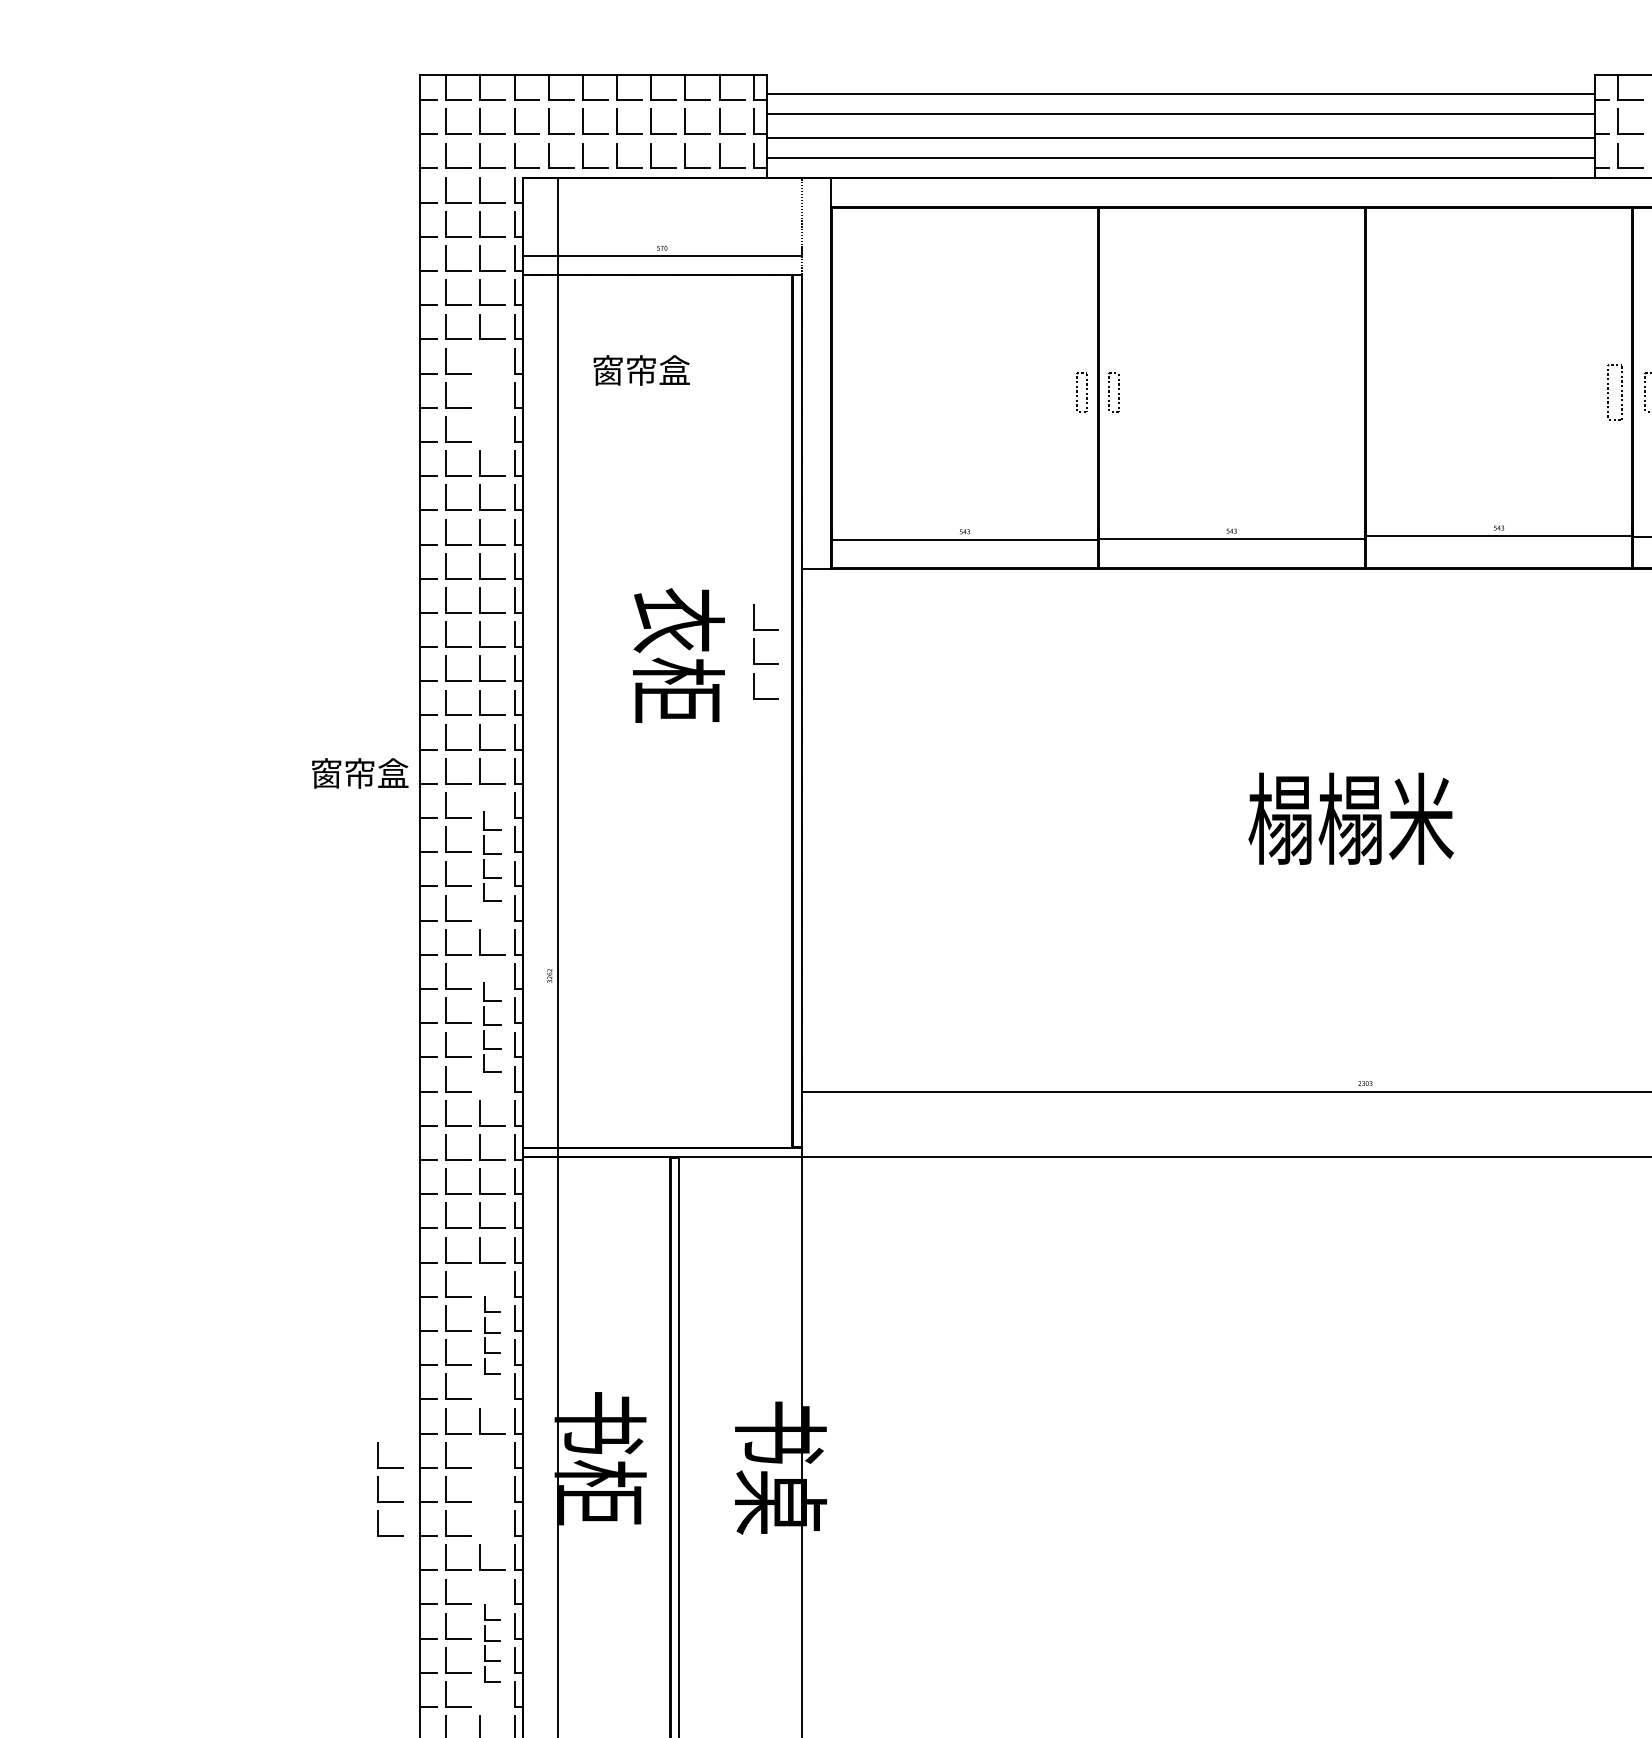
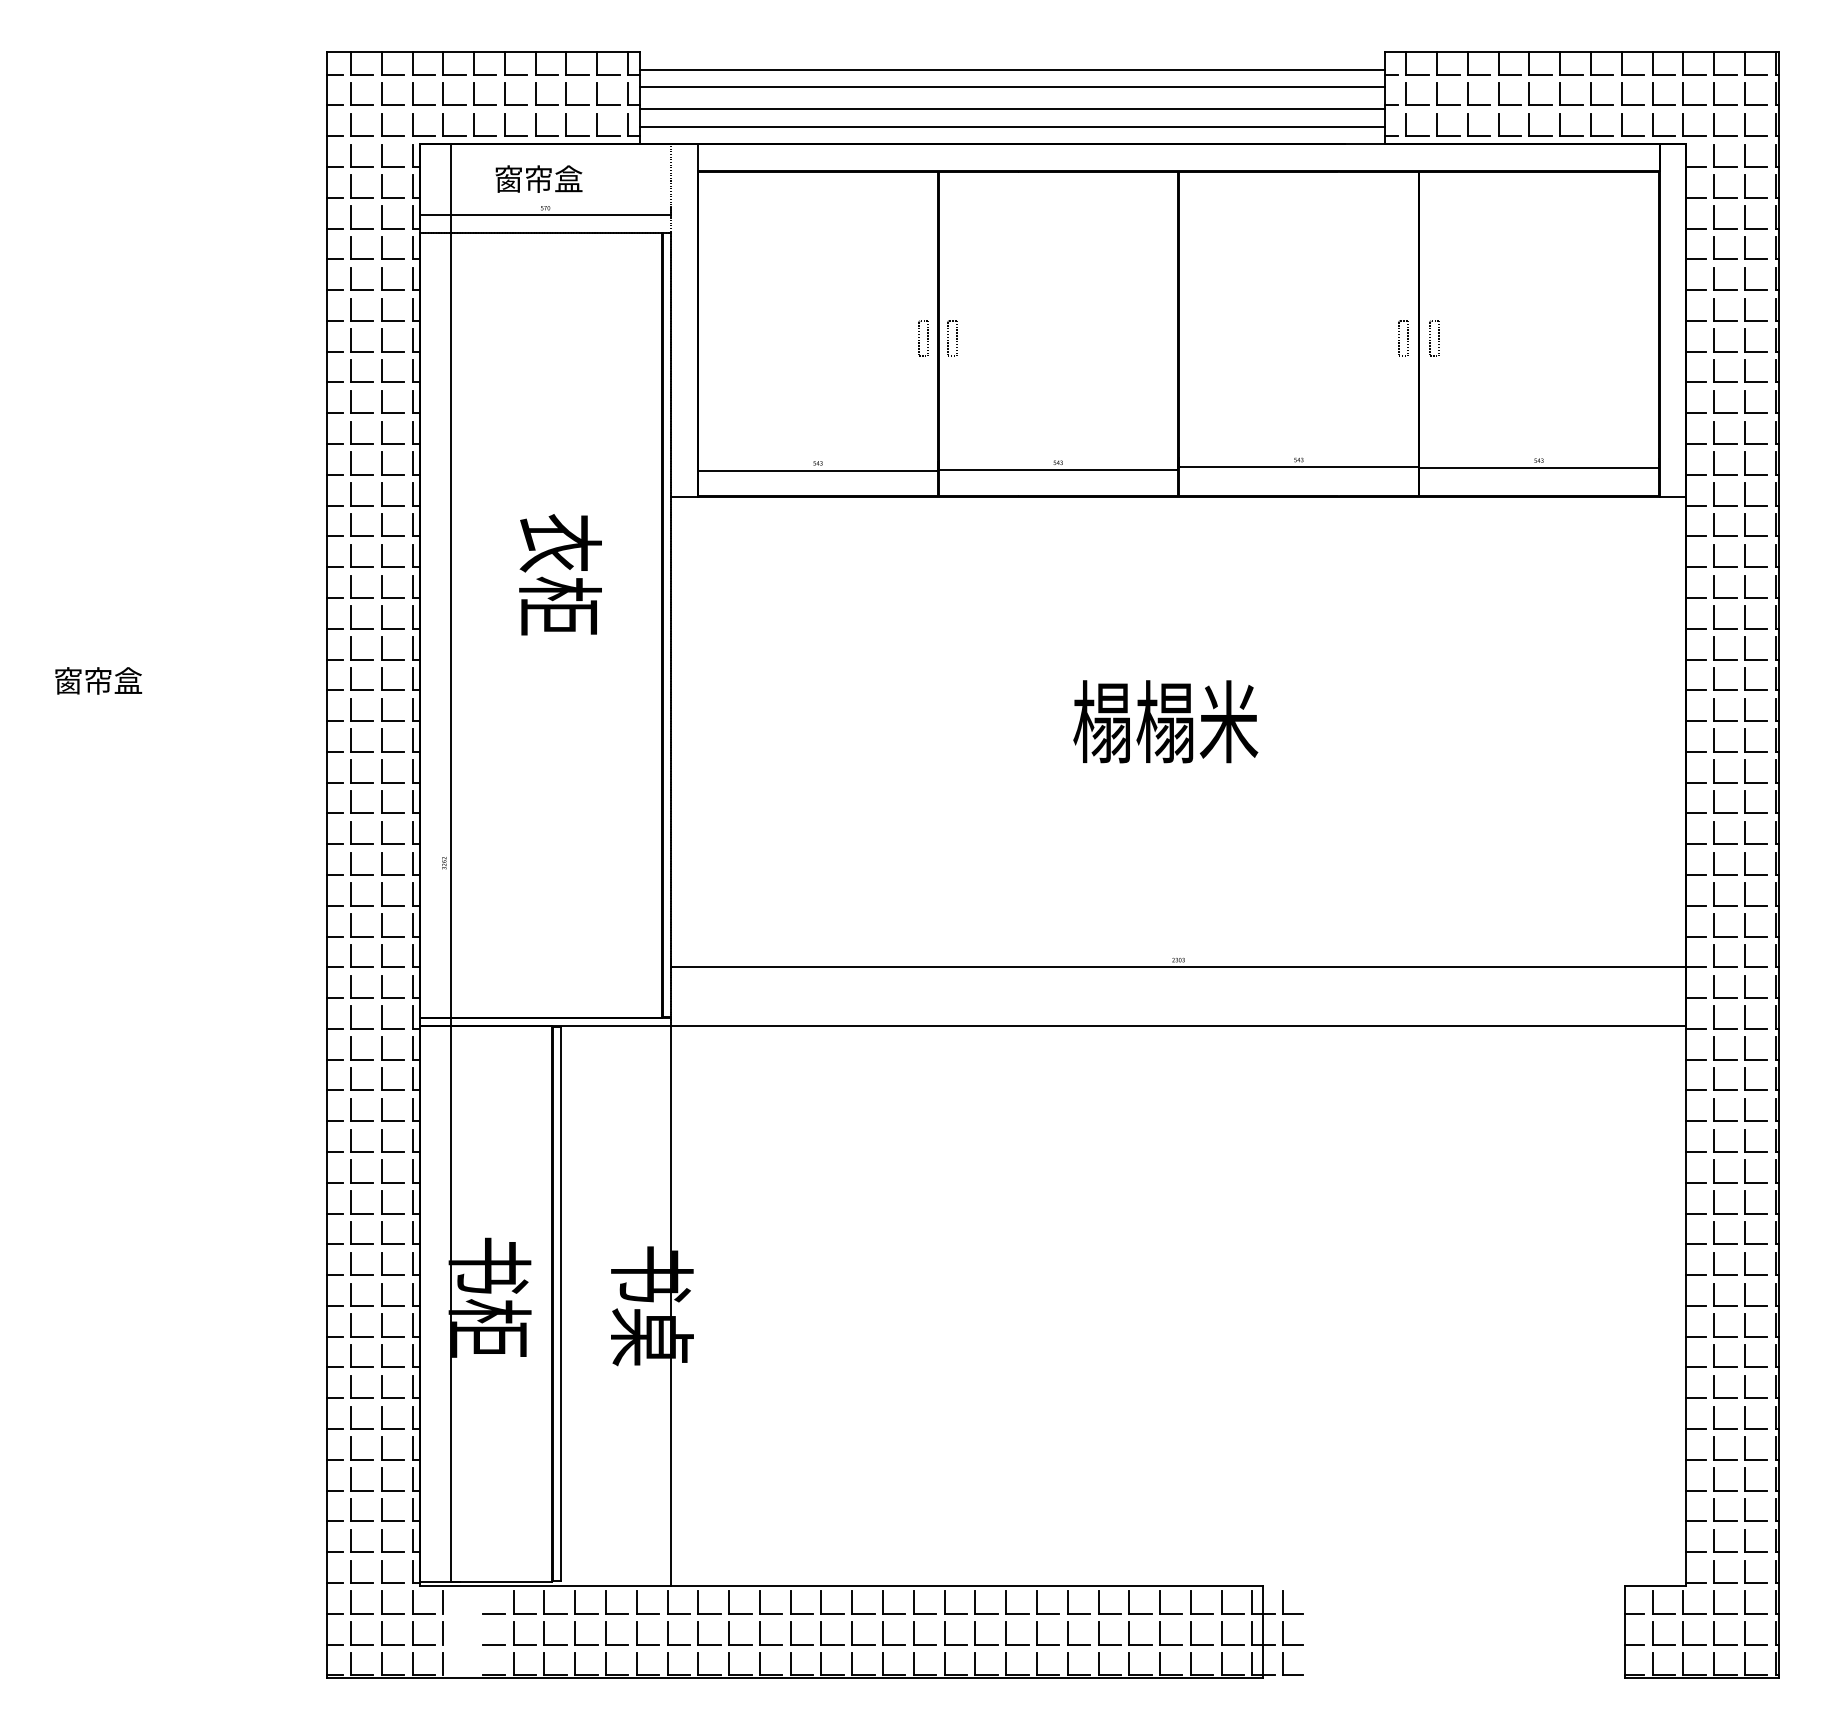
text: (641, 369) -> (538, 178), moved
part: (1615, 393) -> (1403, 338), size x0.71
part: (754, 651) -> (382, 340), moved
text: (360, 772) -> (98, 680), moved
part: (492, 856) -> (392, 755), size x1.43
part: (492, 1027) -> (392, 909), size x1.43
part: (492, 1335) -> (392, 1186), size x1.67
part: (378, 1489) -> (382, 1325), moved
part: (492, 1642) -> (392, 1463), size x1.67

